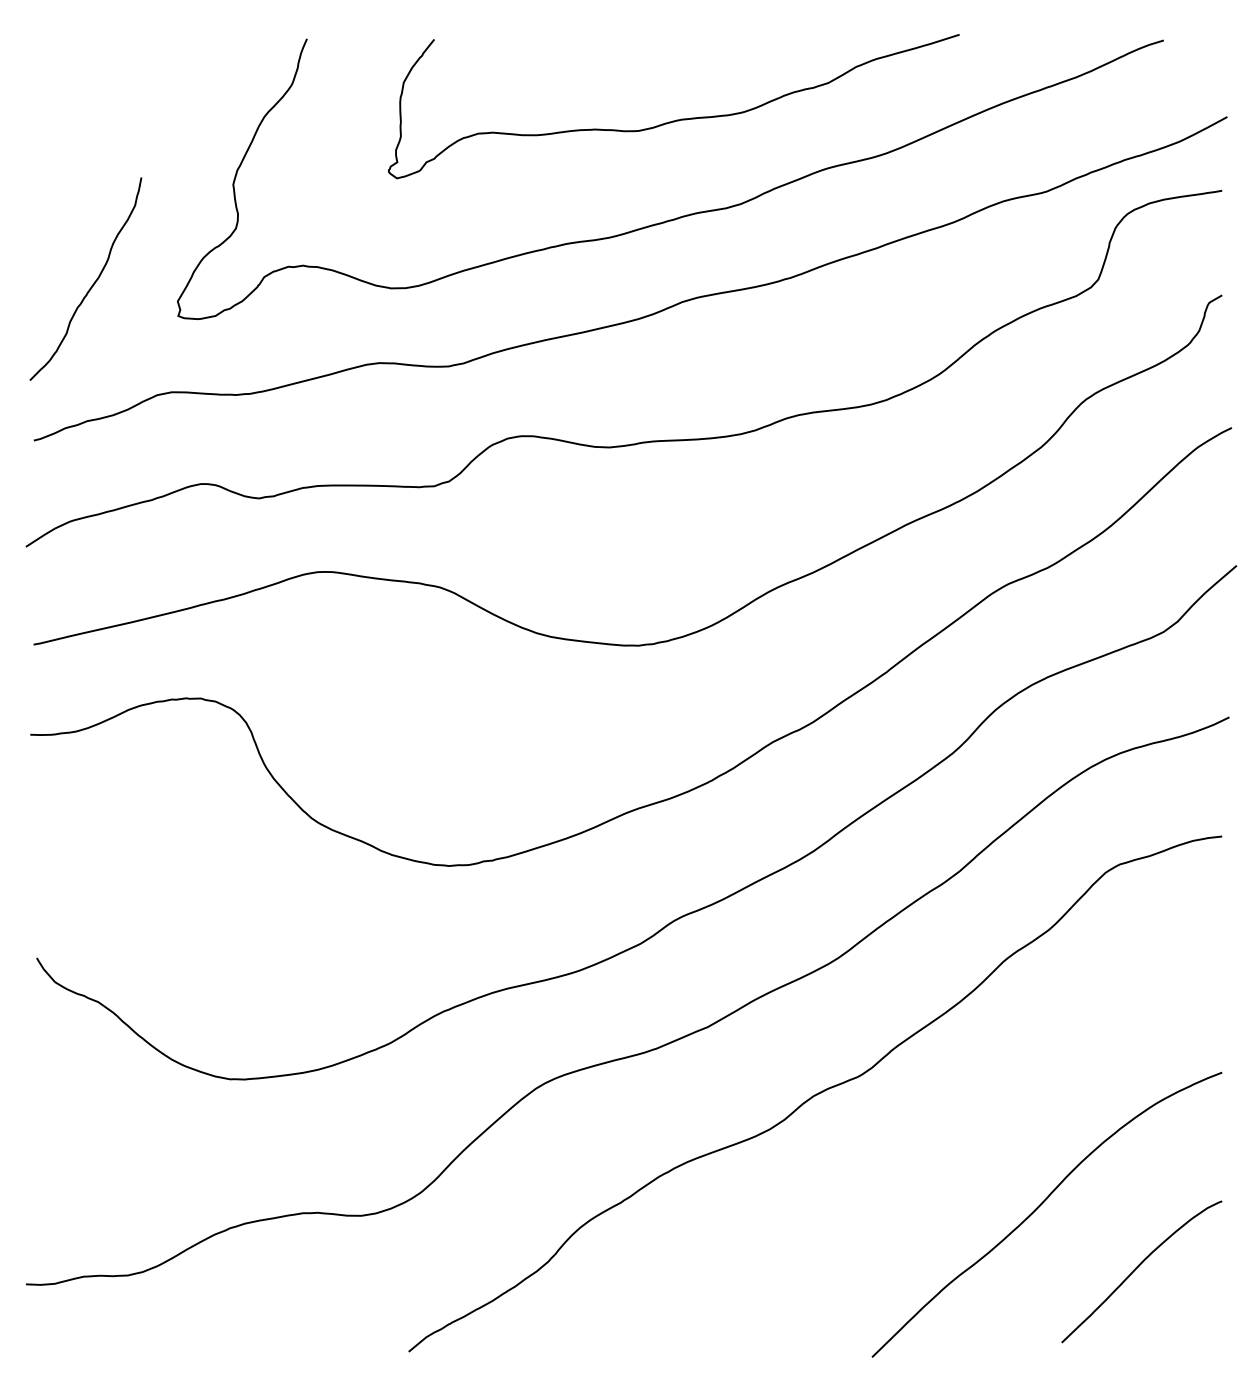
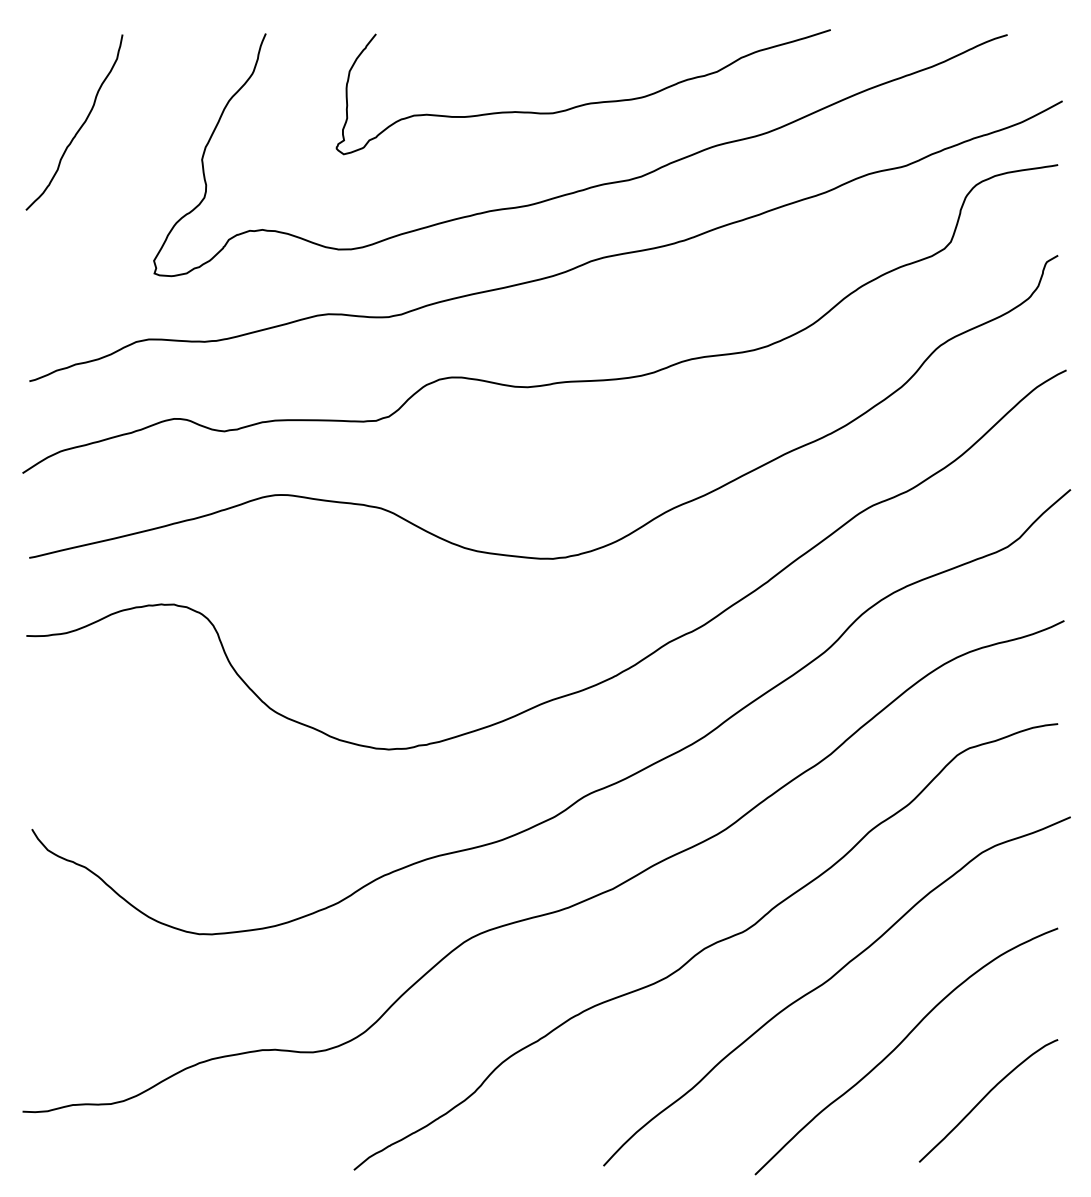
curve: (91, 284) -> (79, 127), moved
curve: (956, 1133) -> (828, 981), added

